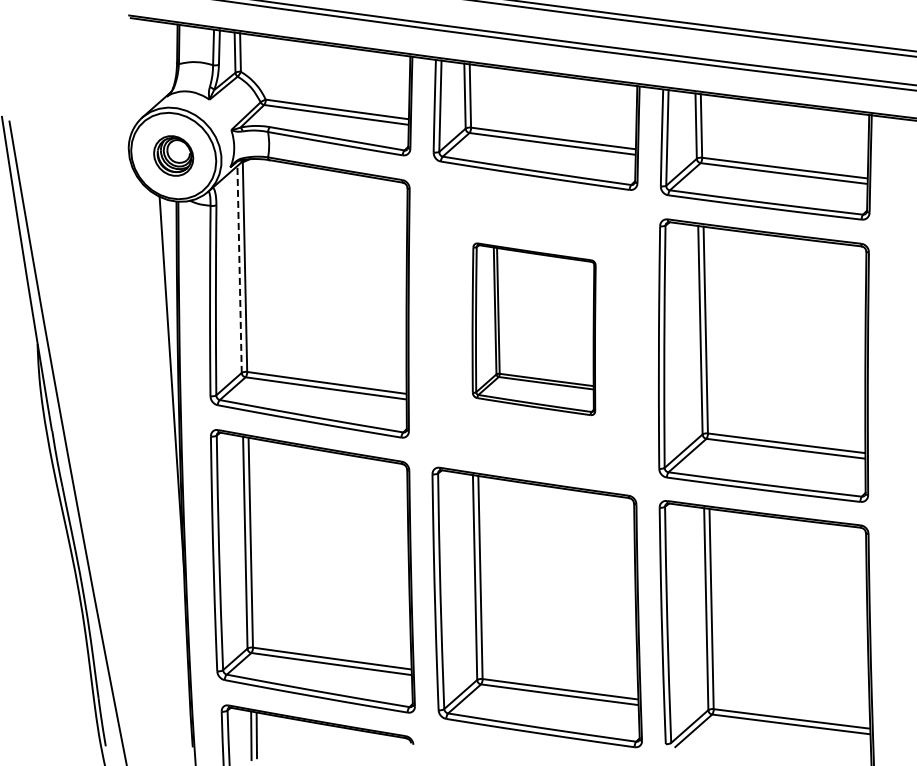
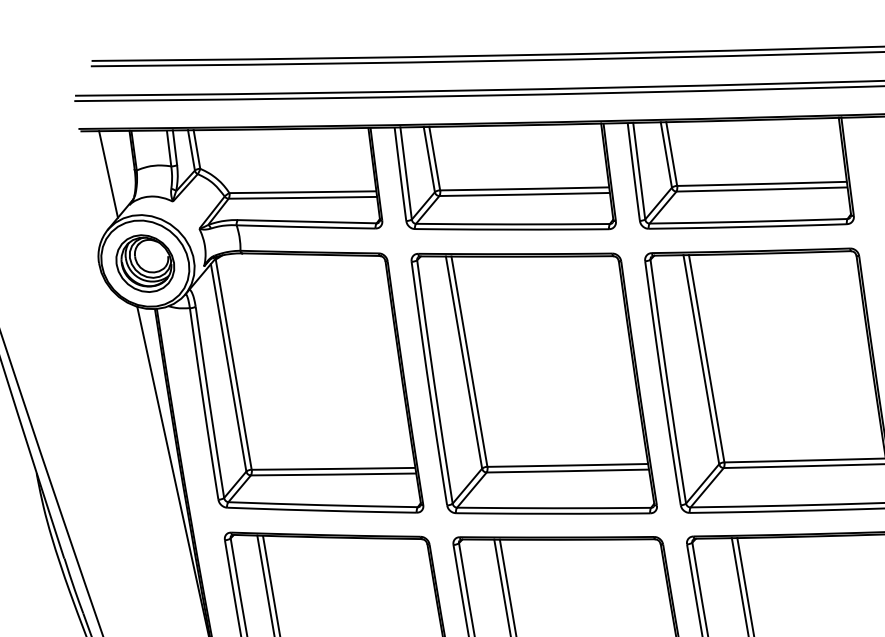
line: (150, 63) -> (108, 174), added
part: (173, 155) -> (145, 263), size x1.43
line: (239, 268) -> (228, 366), dashed -> solid
part: (533, 329) -> (533, 384), size x1.67

